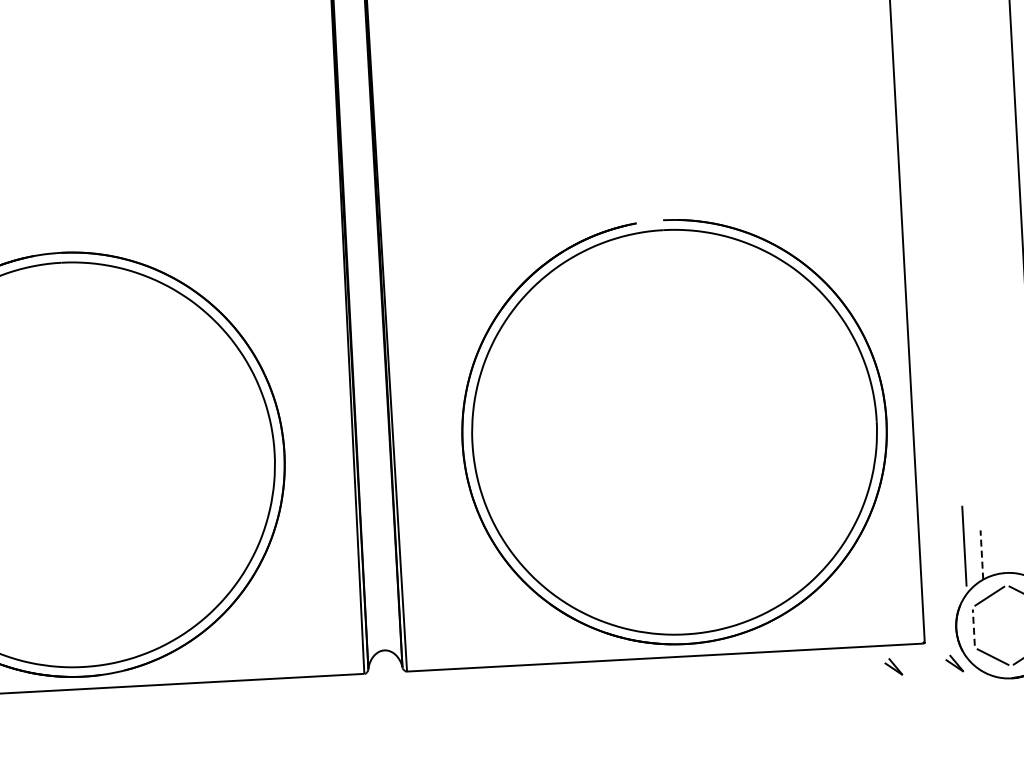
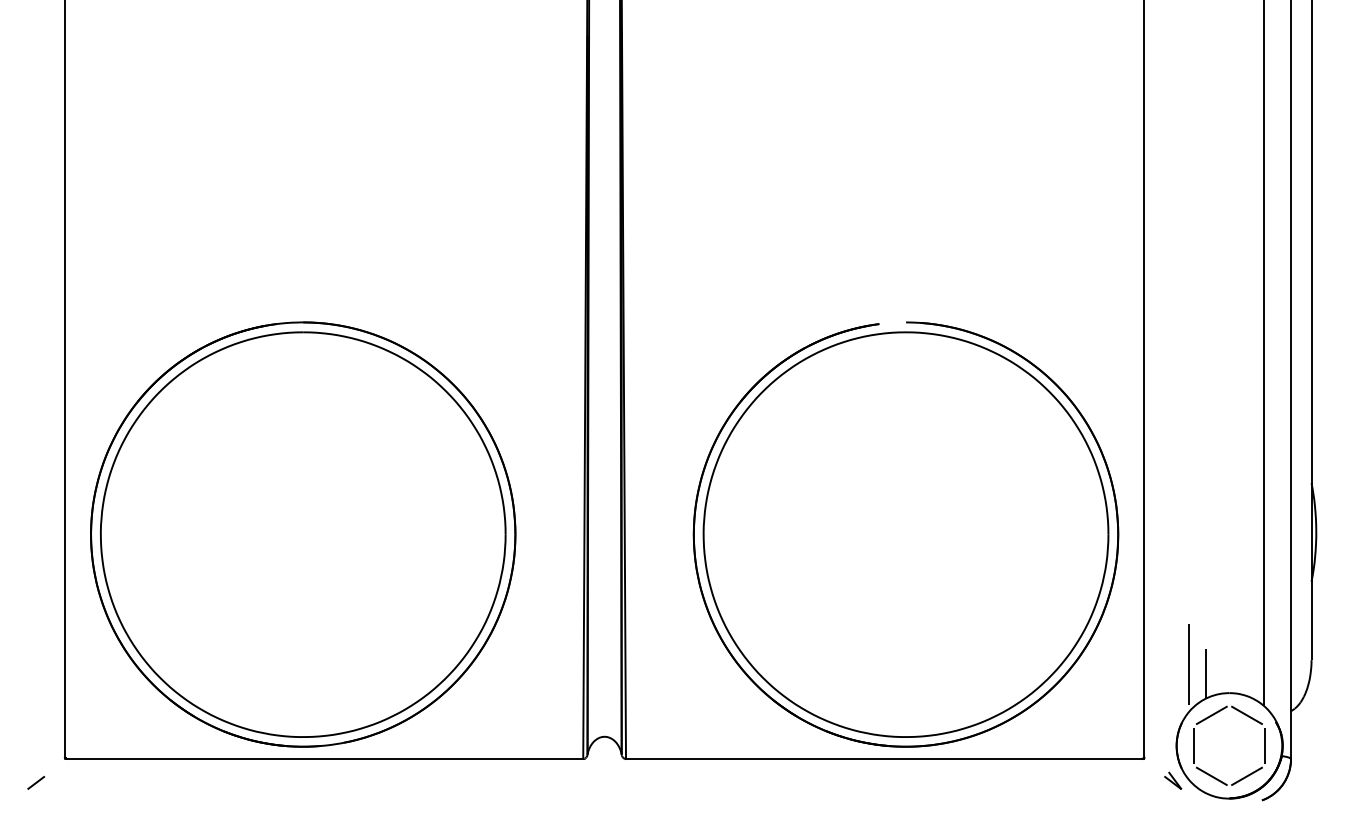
line: (982, 554) -> (1206, 673), dashed -> solid
line: (974, 627) -> (1194, 745), dashed -> solid
part: (894, 666) -> (1112, 780), removed

